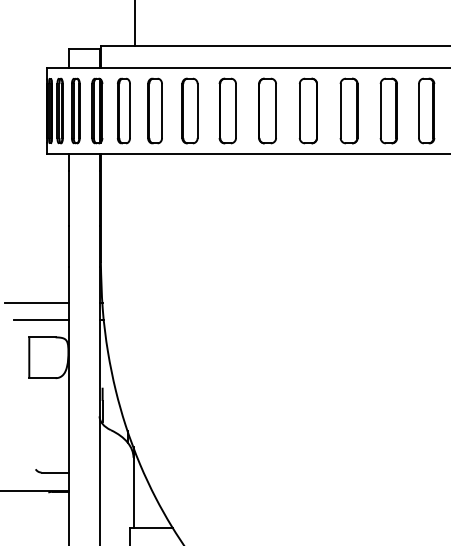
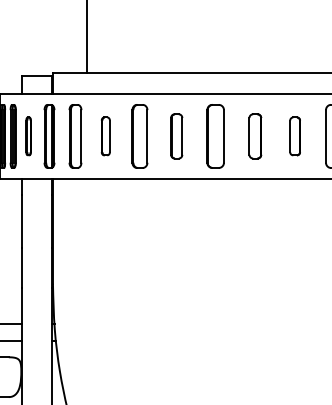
part: (75, 110) -> (28, 135), size x0.6
part: (154, 110) -> (105, 135), size x0.6
part: (227, 110) -> (176, 135), size x0.7
part: (307, 110) -> (254, 135), size x0.7
part: (348, 110) -> (294, 135), size x0.6

